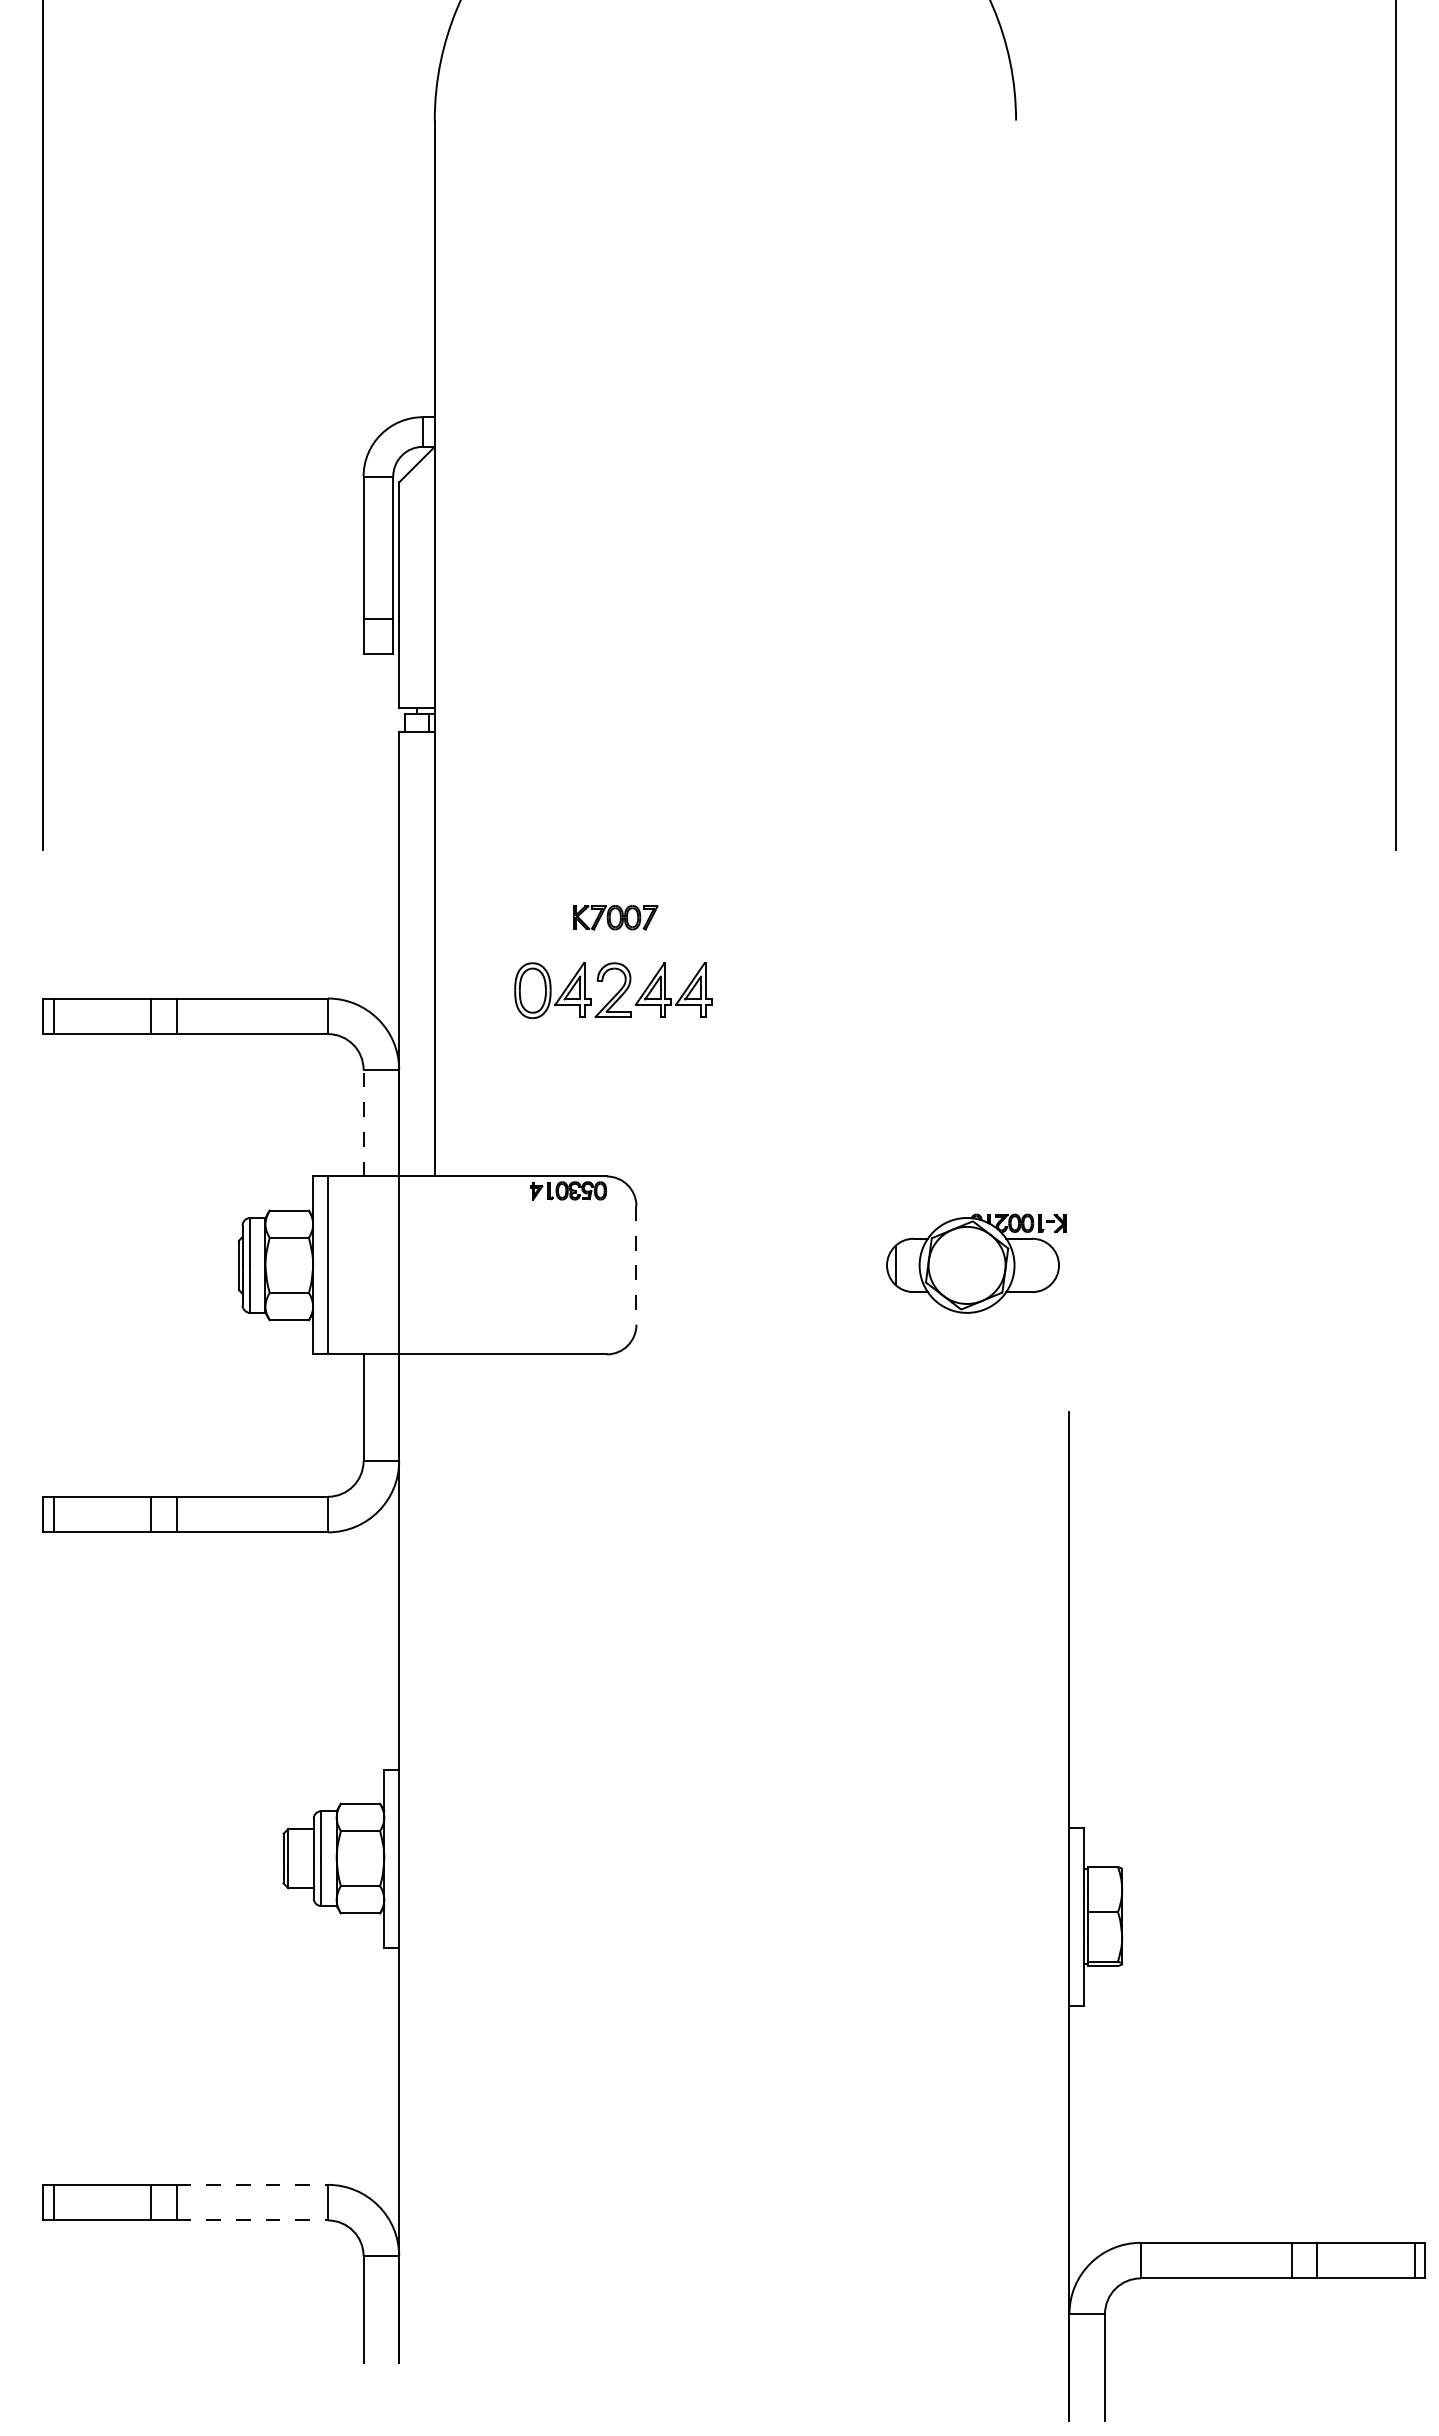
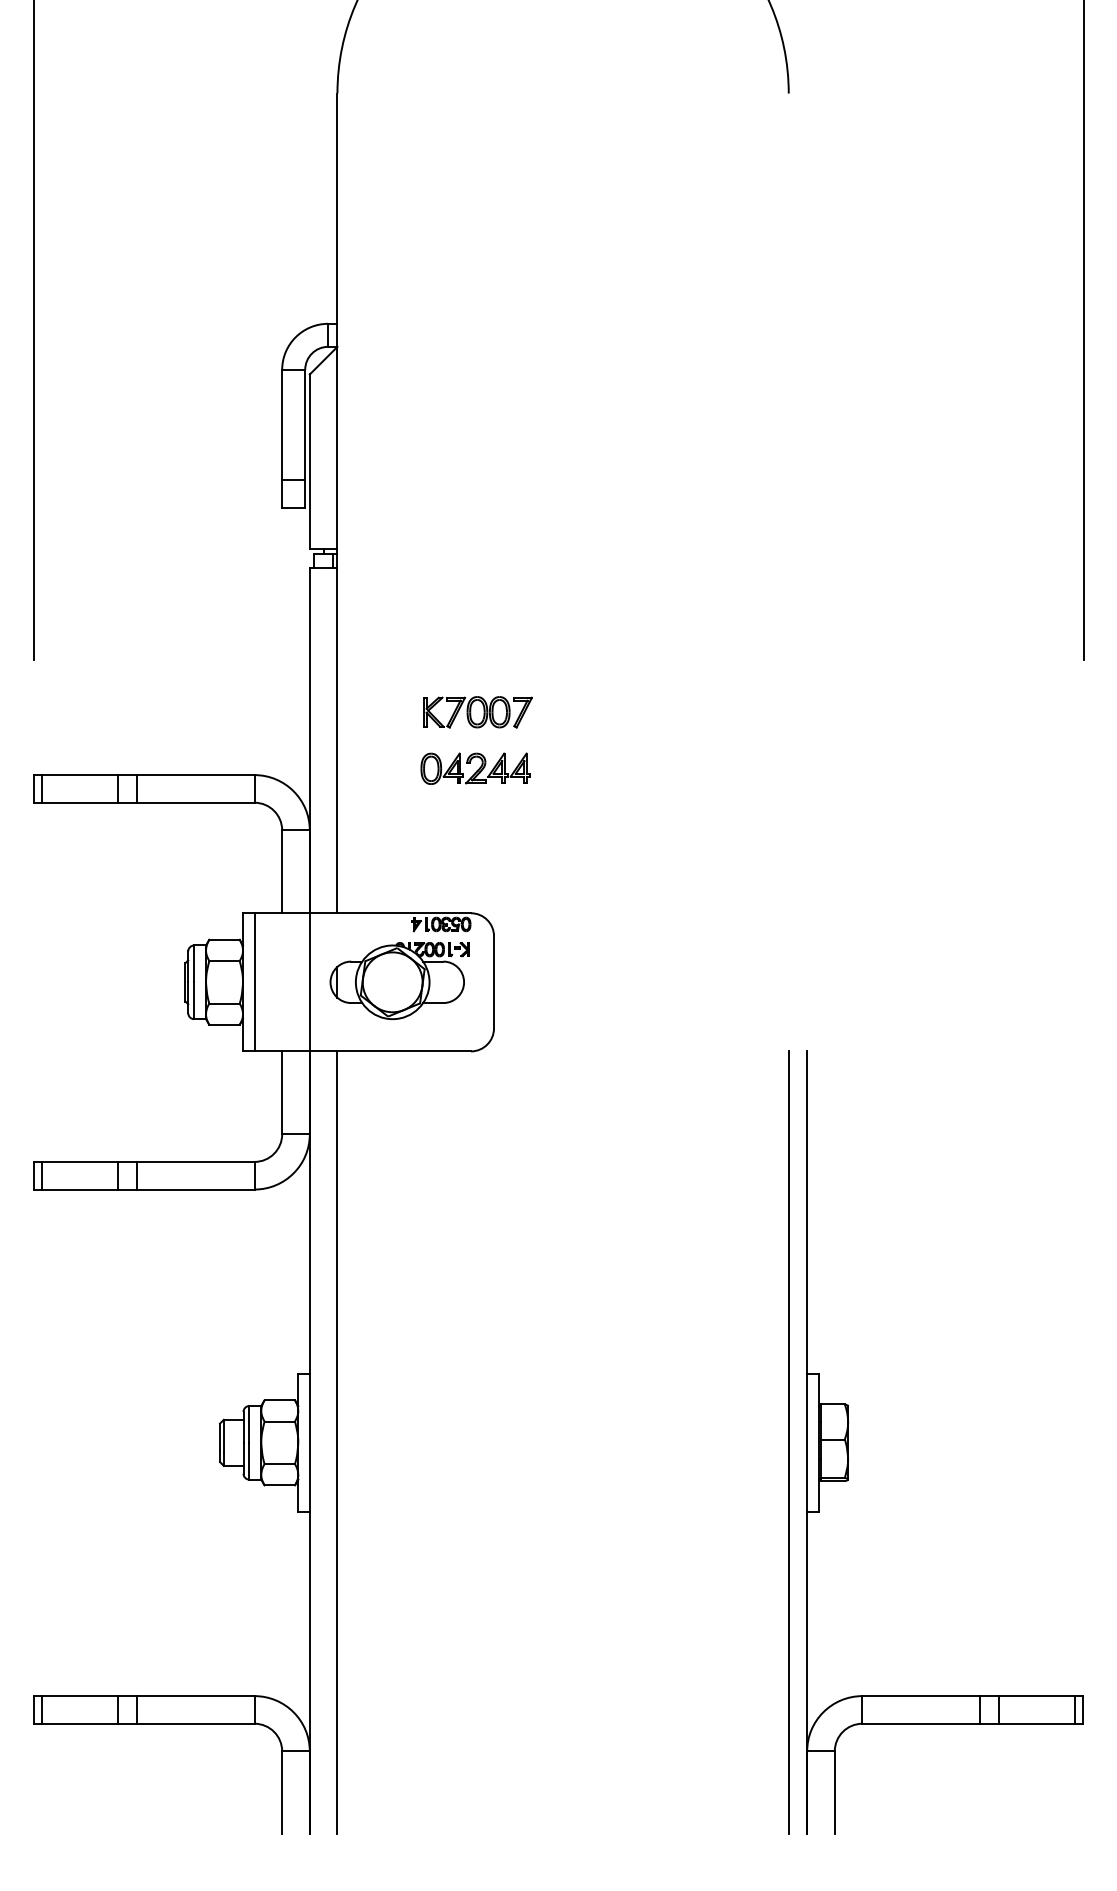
part: (615, 917) -> (477, 712), size x1.67
part: (612, 990) -> (475, 768), size x0.71
line: (363, 1122) -> (282, 871), dashed -> solid
part: (975, 1264) -> (399, 981), moved
line: (637, 1265) -> (494, 982), dashed -> solid
line: (434, 1858) -> (337, 1442), added
line: (1015, 1858) -> (788, 1442), added
part: (1122, 1916) -> (848, 1442), moved
line: (251, 2185) -> (195, 1696), dashed -> solid
line: (251, 2220) -> (195, 1723), dashed -> solid

